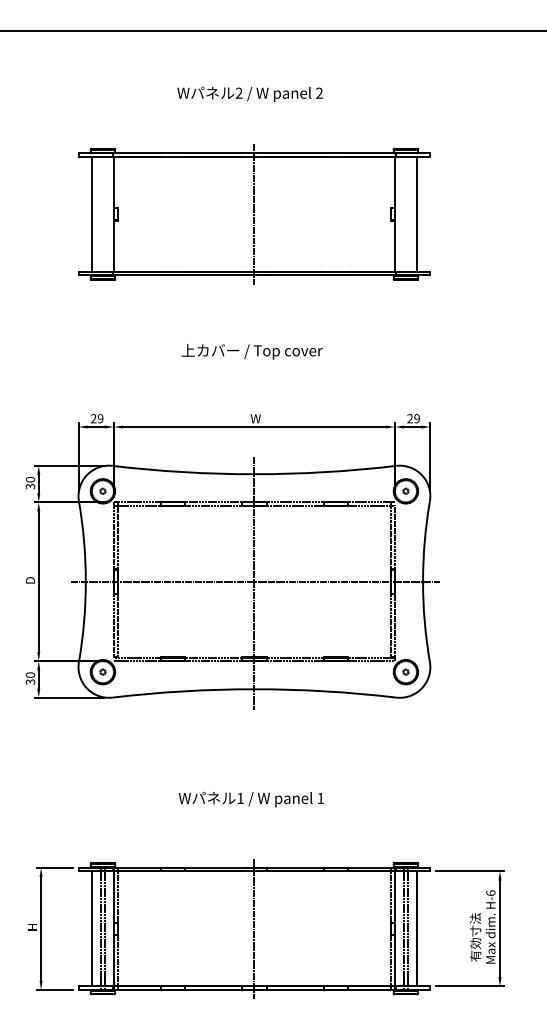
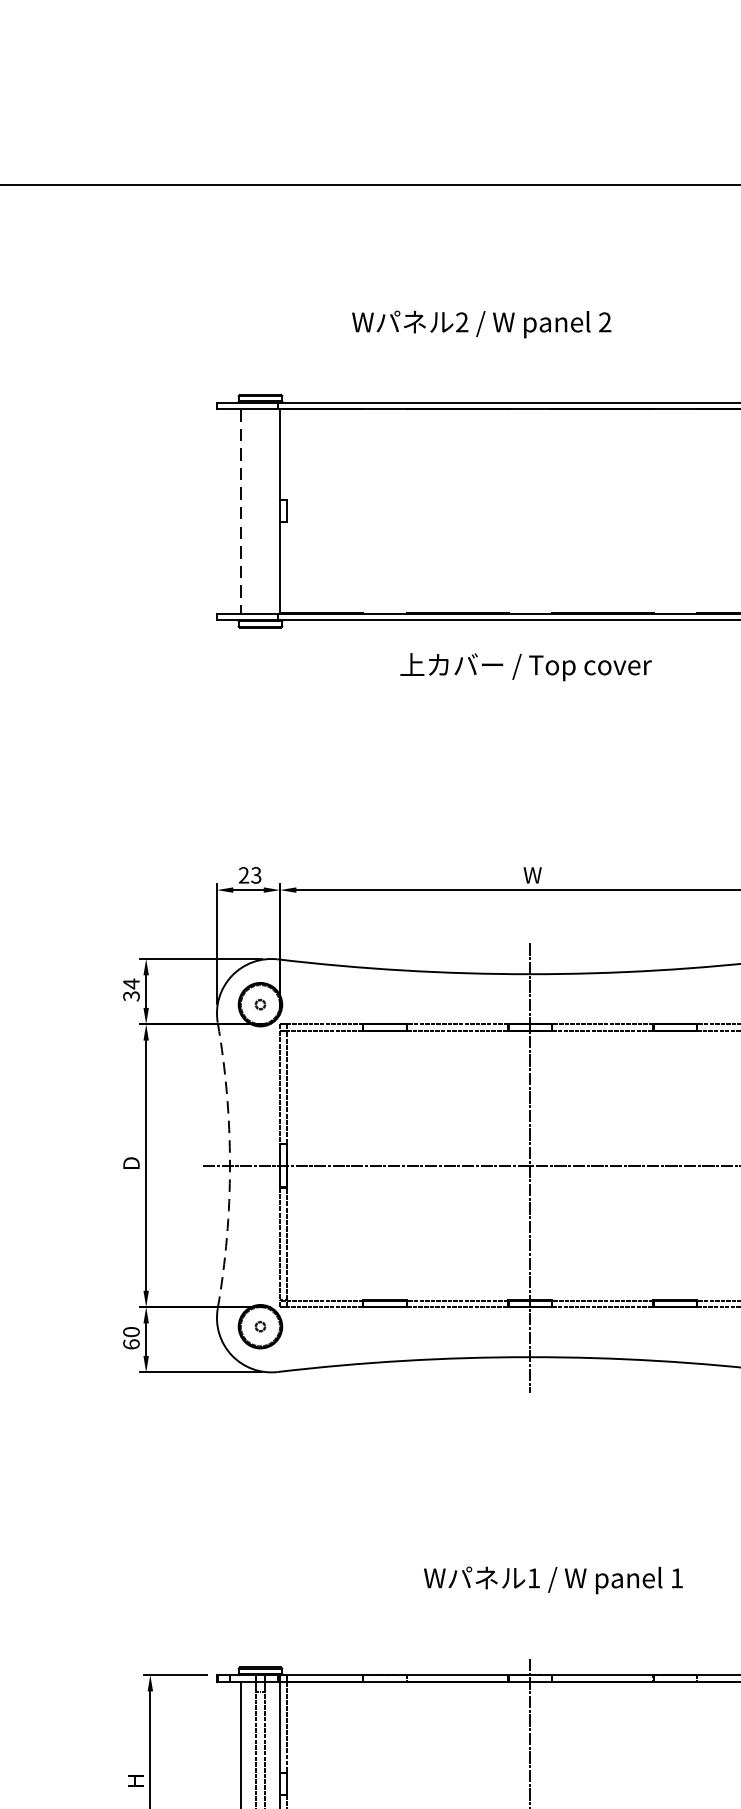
text: (249, 94) -> (480, 324), moved
line: (91, 214) -> (240, 511), solid -> dashed
line: (254, 214) -> (530, 511), removed
text: (251, 351) -> (525, 666), moved
text: (100, 418) -> (256, 874), 29 -> 23
text: (30, 479) -> (131, 983), 30 -> 34
arc: (85, 581) -> (229, 1165), solid -> dashed
text: (30, 681) -> (131, 1343), 30 -> 60
text: (250, 799) -> (551, 1580), moved

